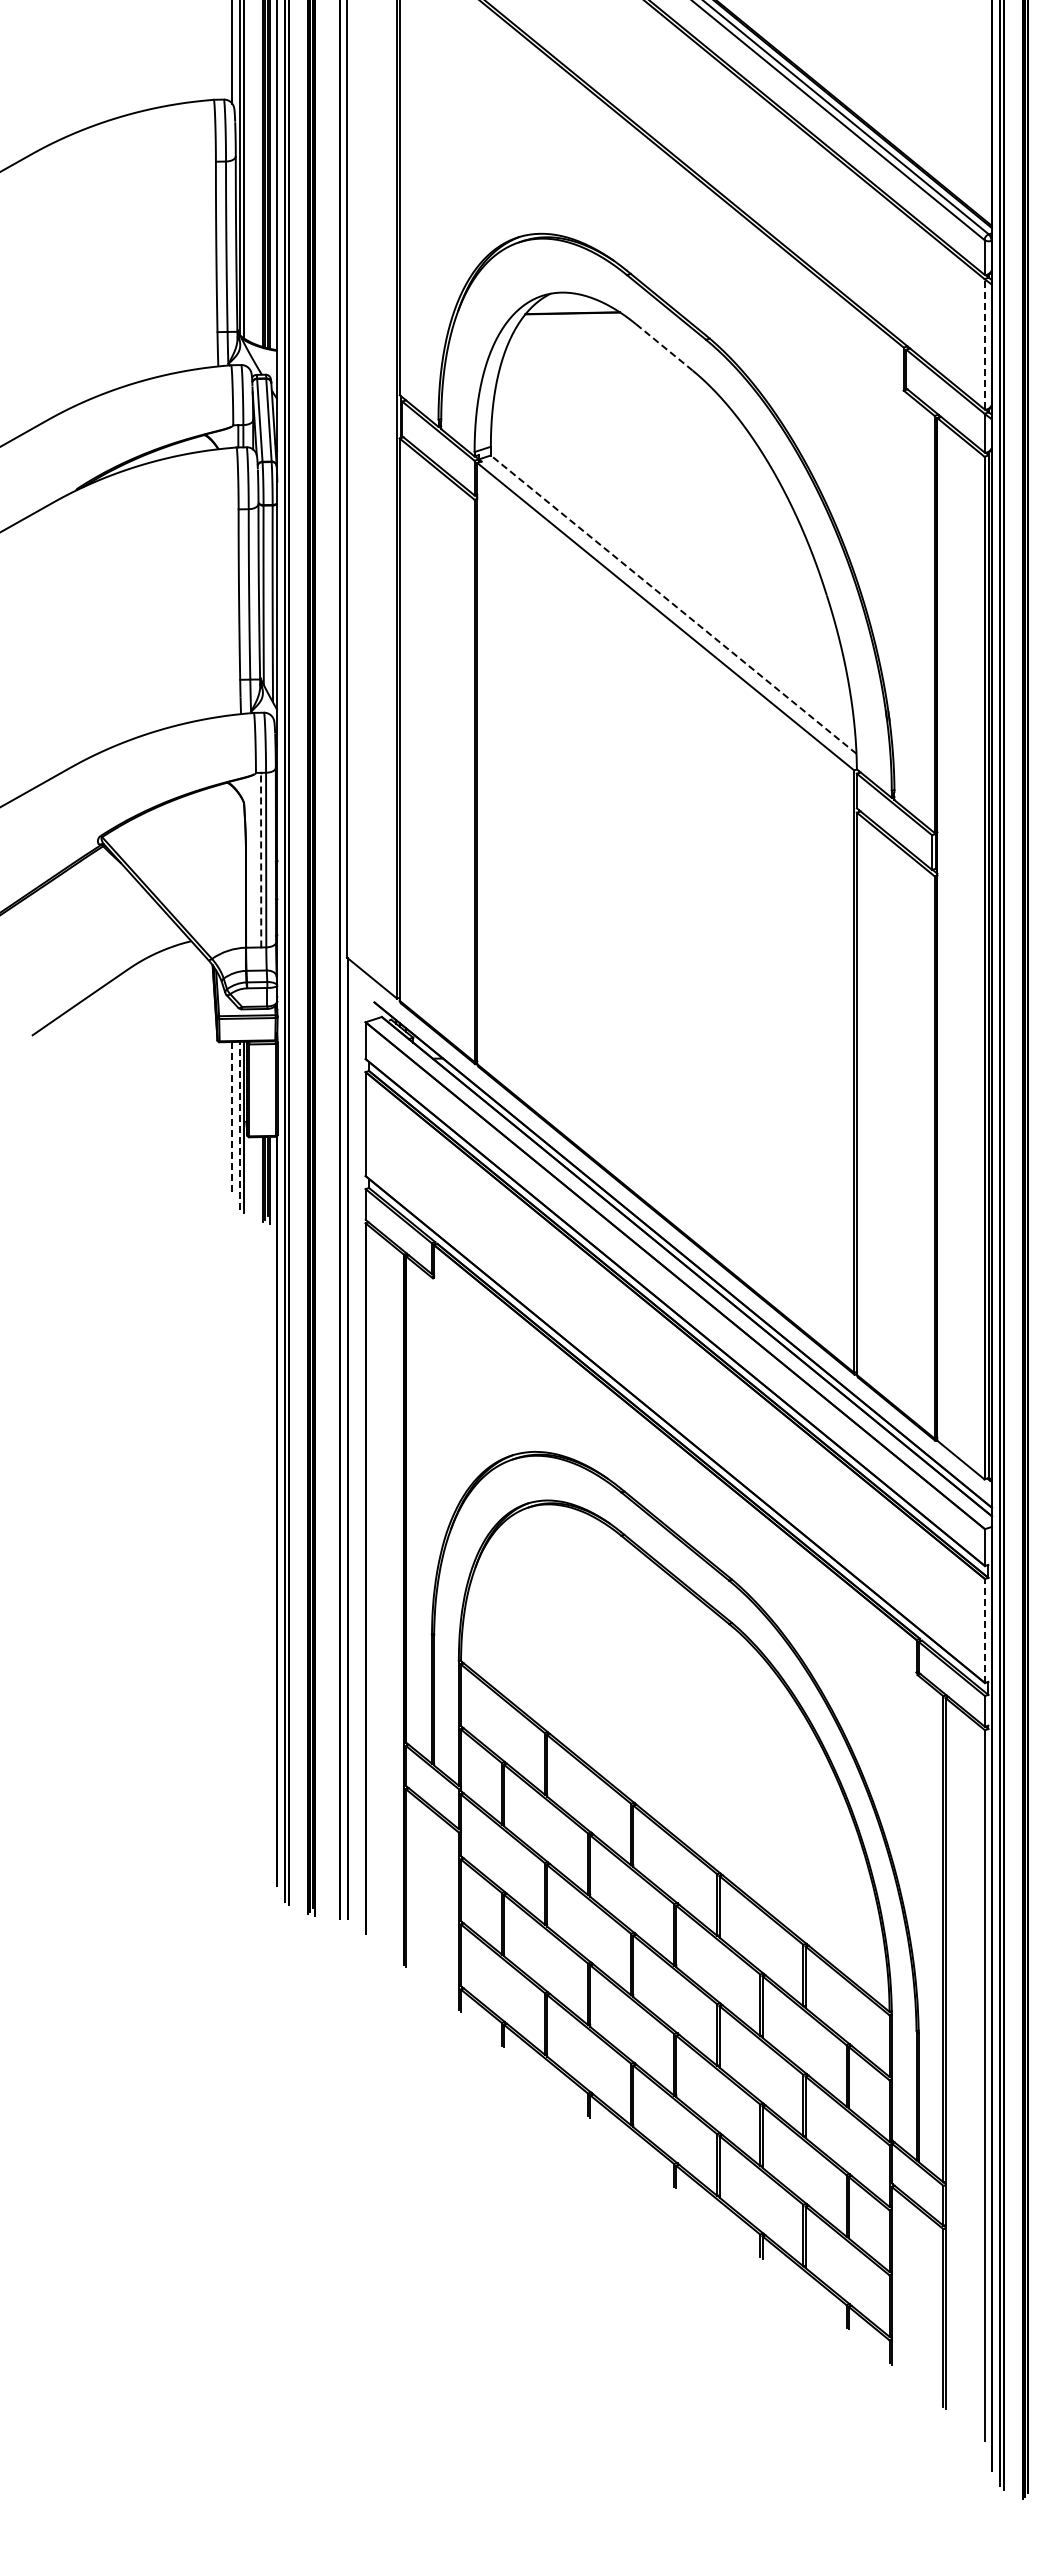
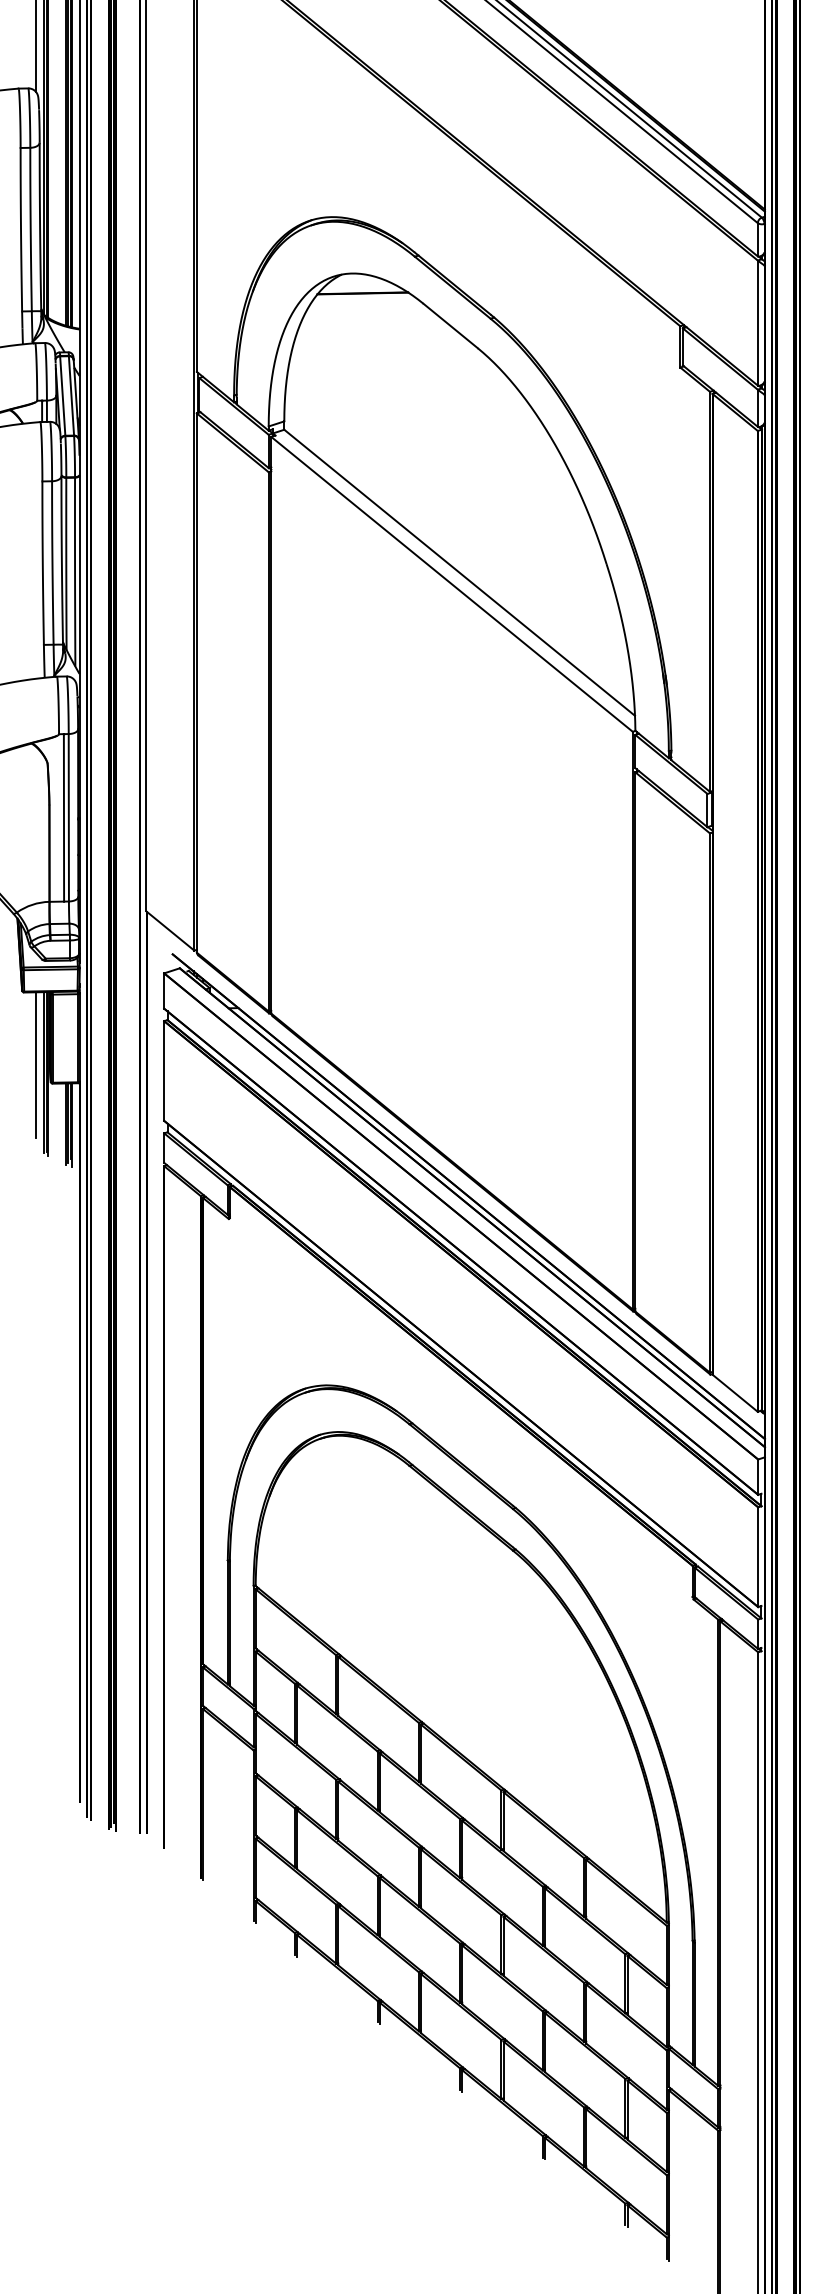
line: (984, 343) -> (757, 322), dashed -> solid
line: (664, 347) -> (450, 326), dashed -> solid
line: (673, 604) -> (459, 572), dashed -> solid
line: (261, 859) -> (64, 817), dashed -> solid
line: (232, 1117) -> (36, 1064), dashed -> solid
line: (239, 1125) -> (43, 1072), dashed -> solid
line: (984, 1631) -> (757, 1557), dashed -> solid

